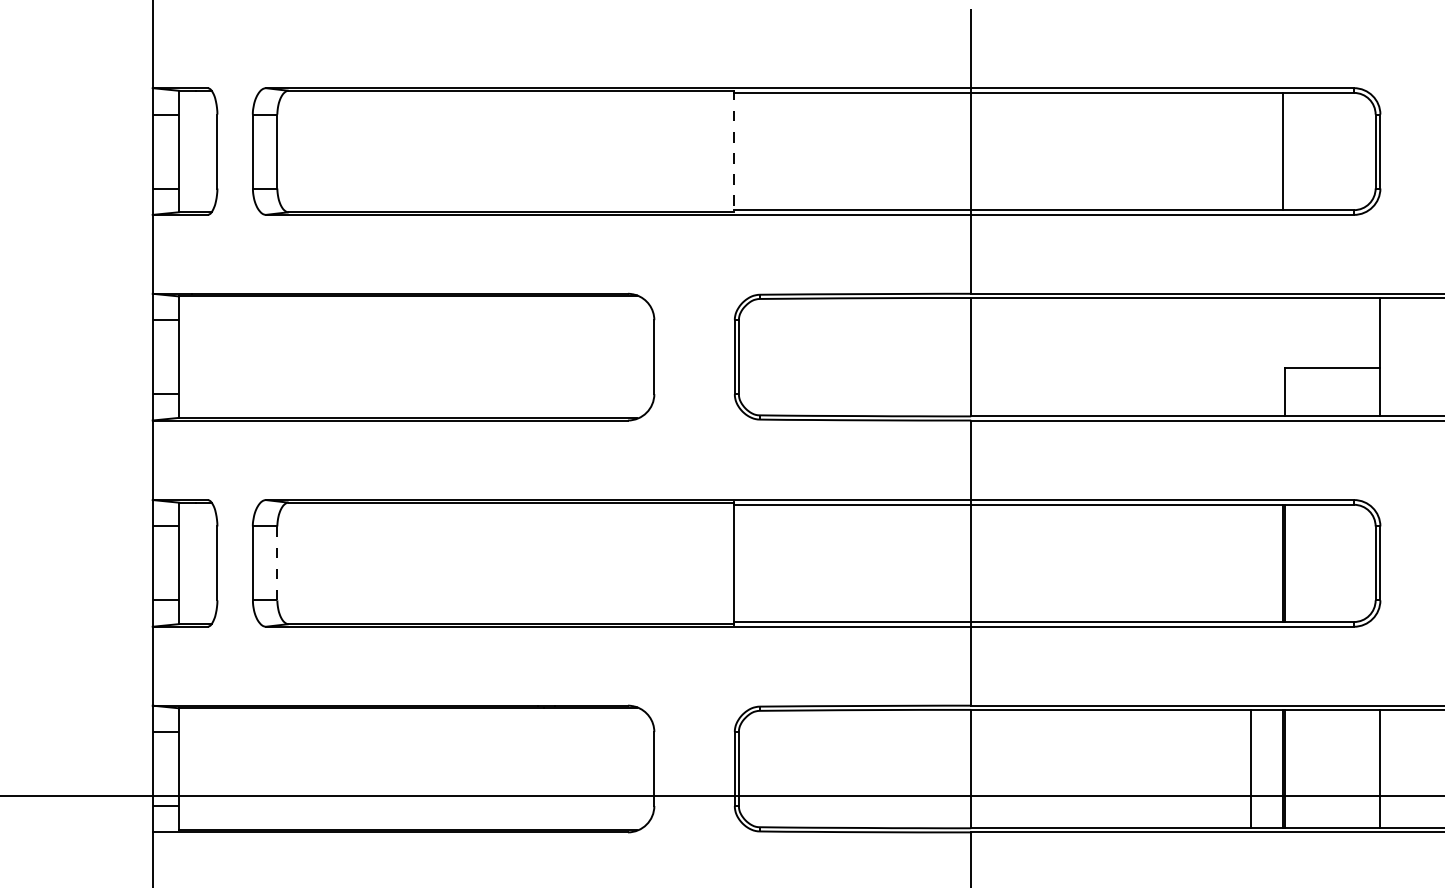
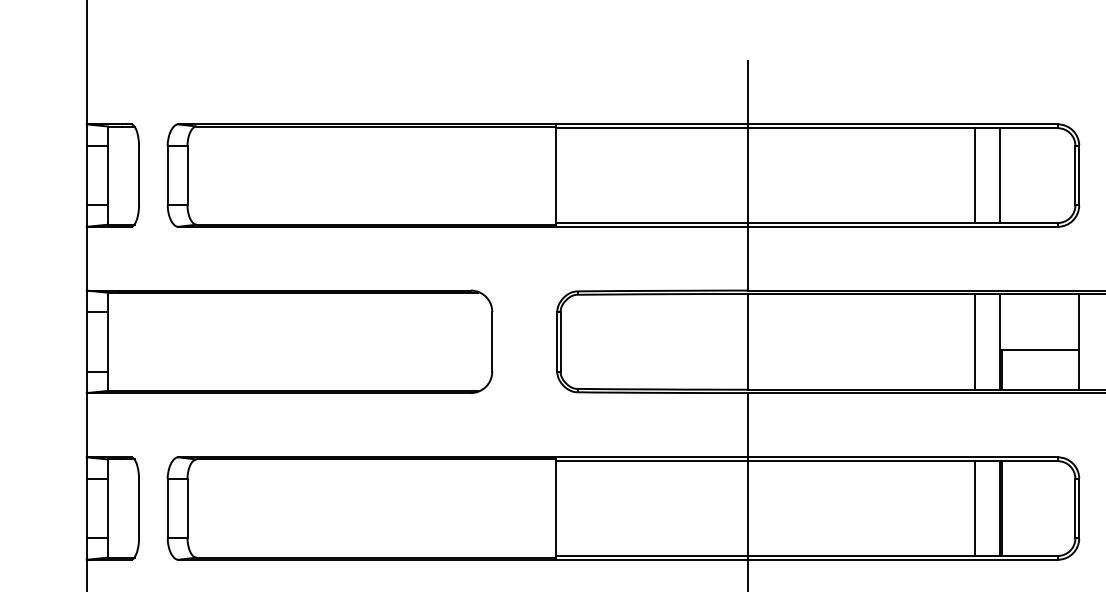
line: (733, 151) -> (556, 175), dashed -> solid
line: (1251, 151) -> (975, 175), added
line: (1251, 357) -> (975, 342), added
line: (1282, 357) -> (1000, 342), added
line: (277, 563) -> (187, 508), dashed -> solid
line: (1251, 563) -> (975, 508), added

